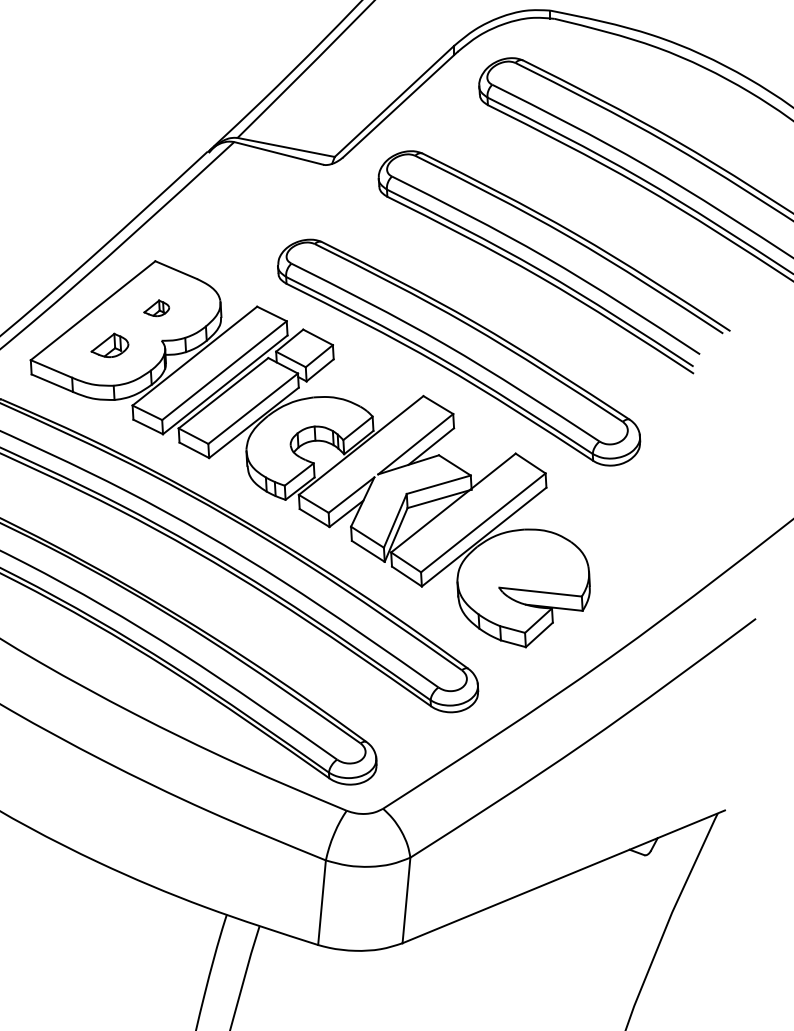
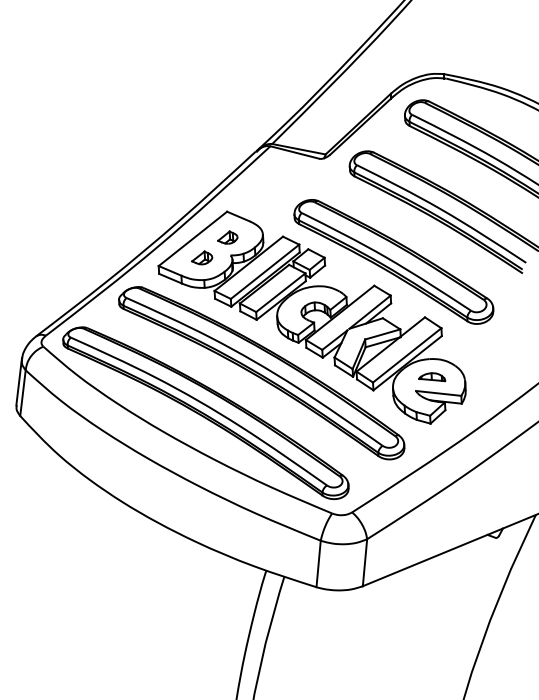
part: (156, 308) -> (227, 237), size x1.43
part: (529, 563) -> (432, 377), added

